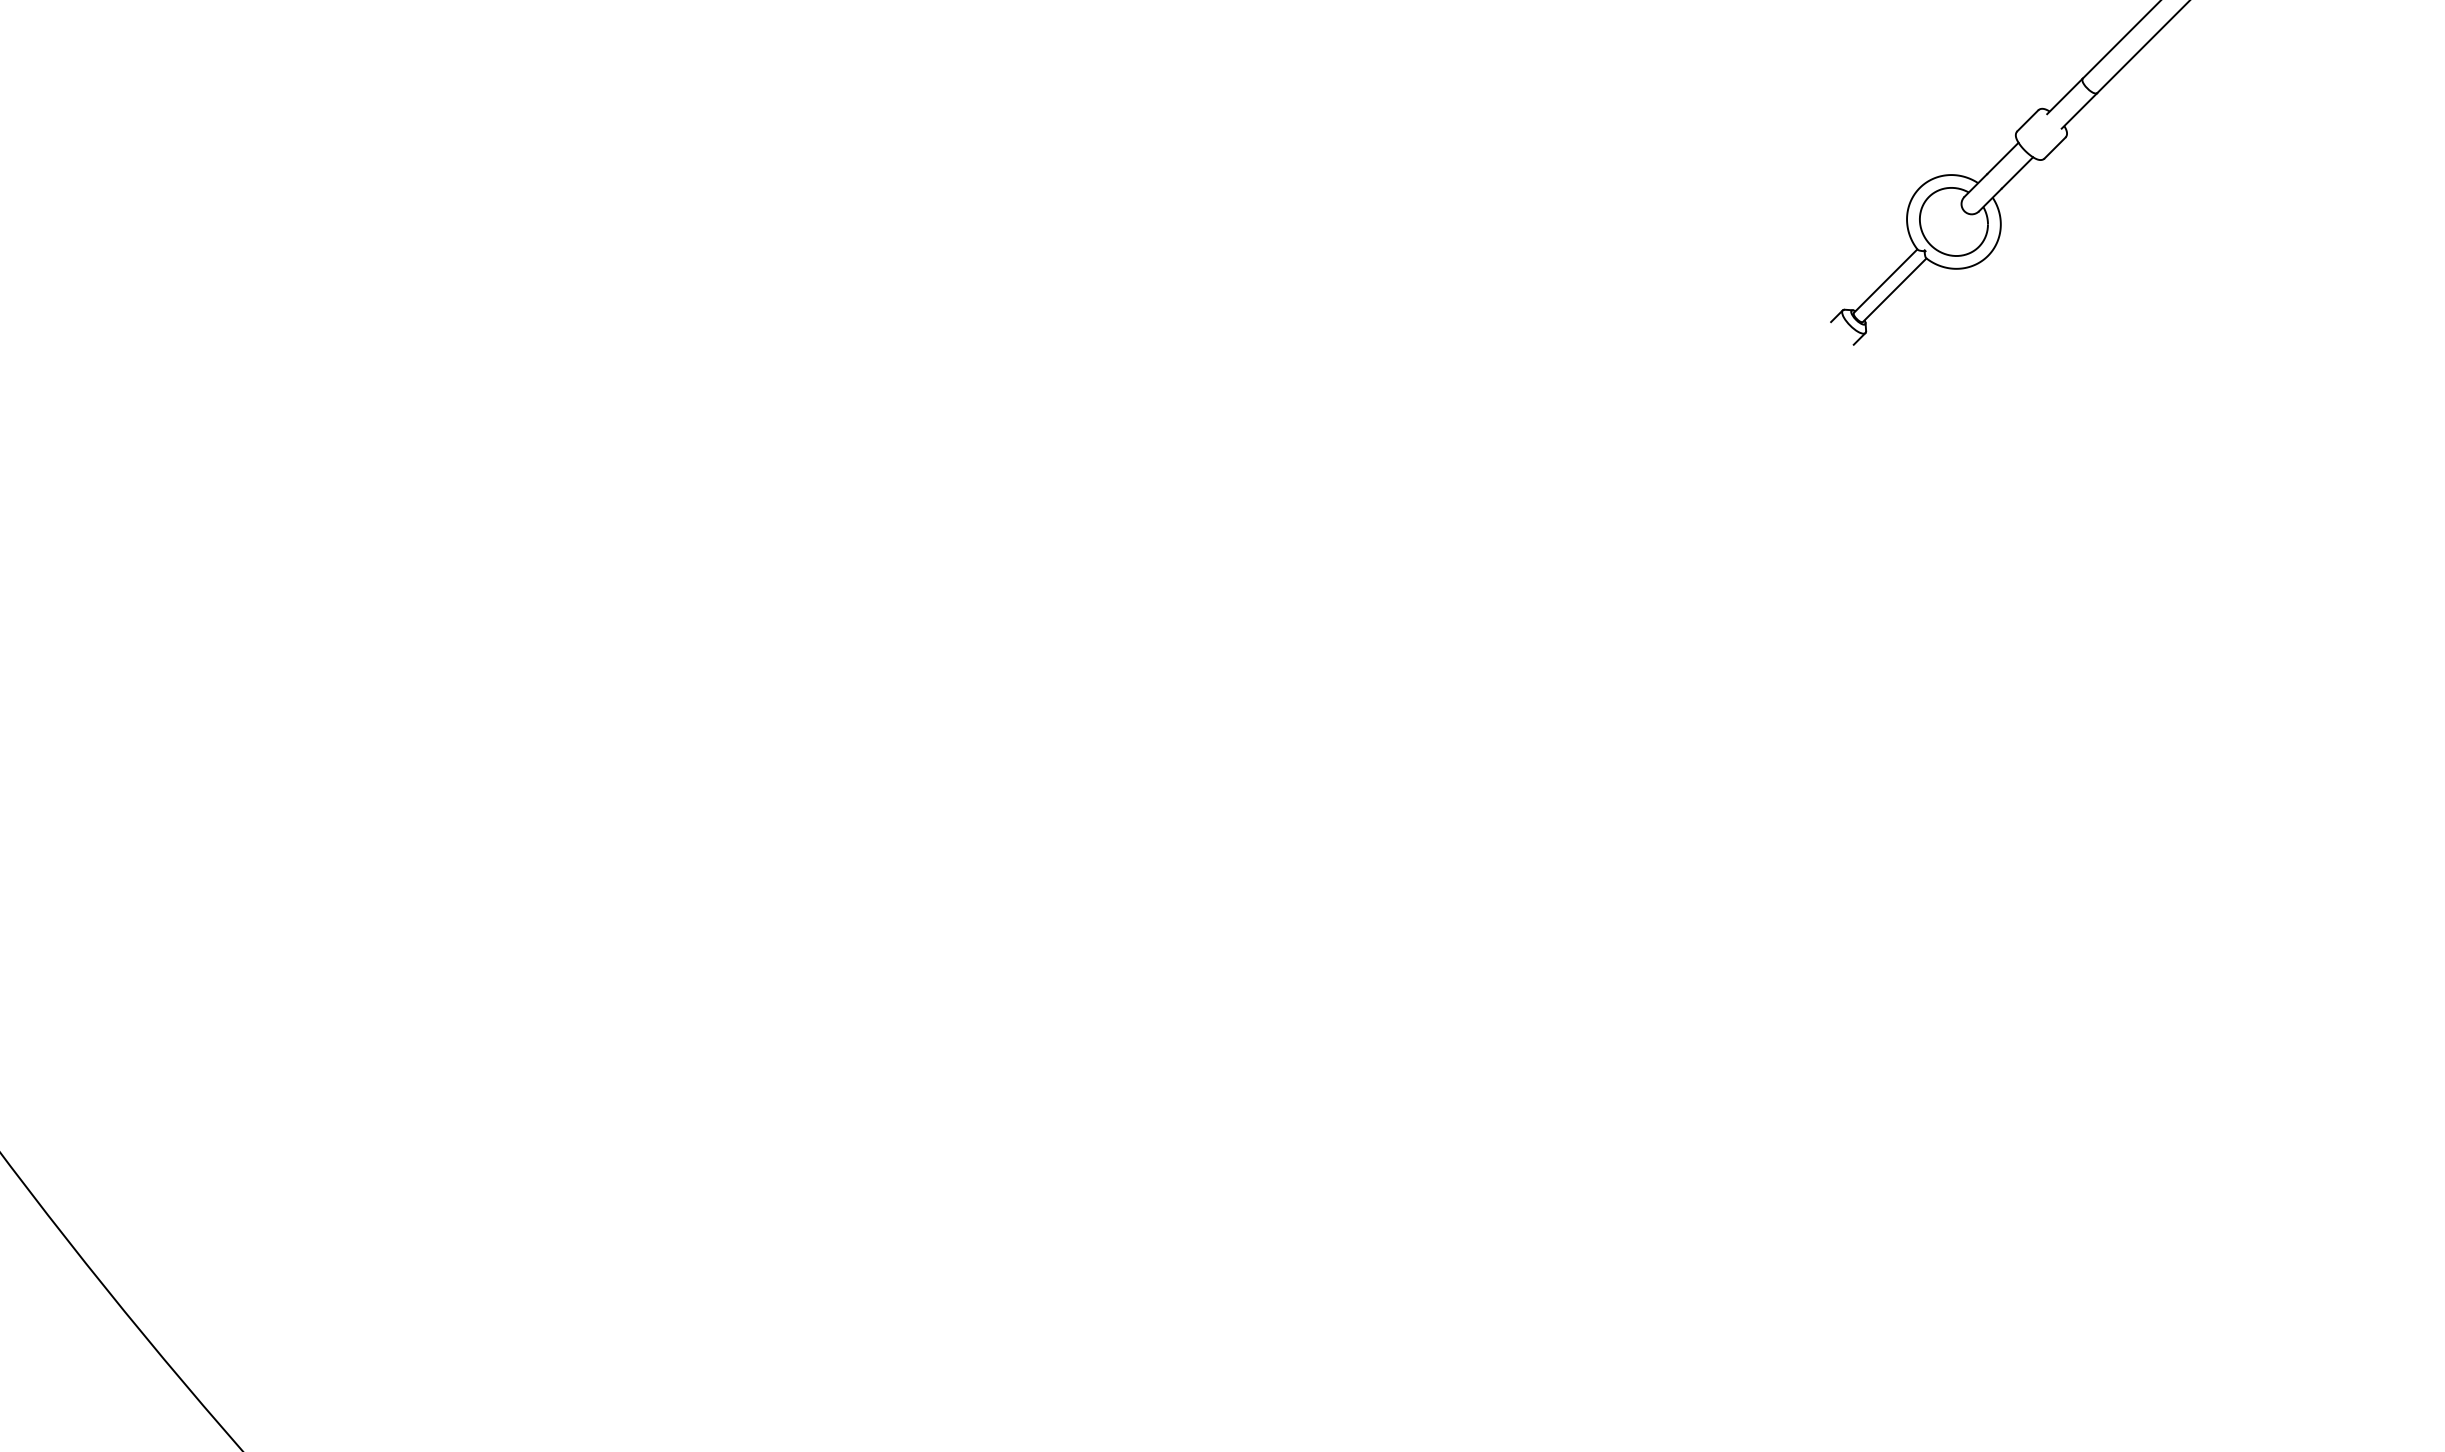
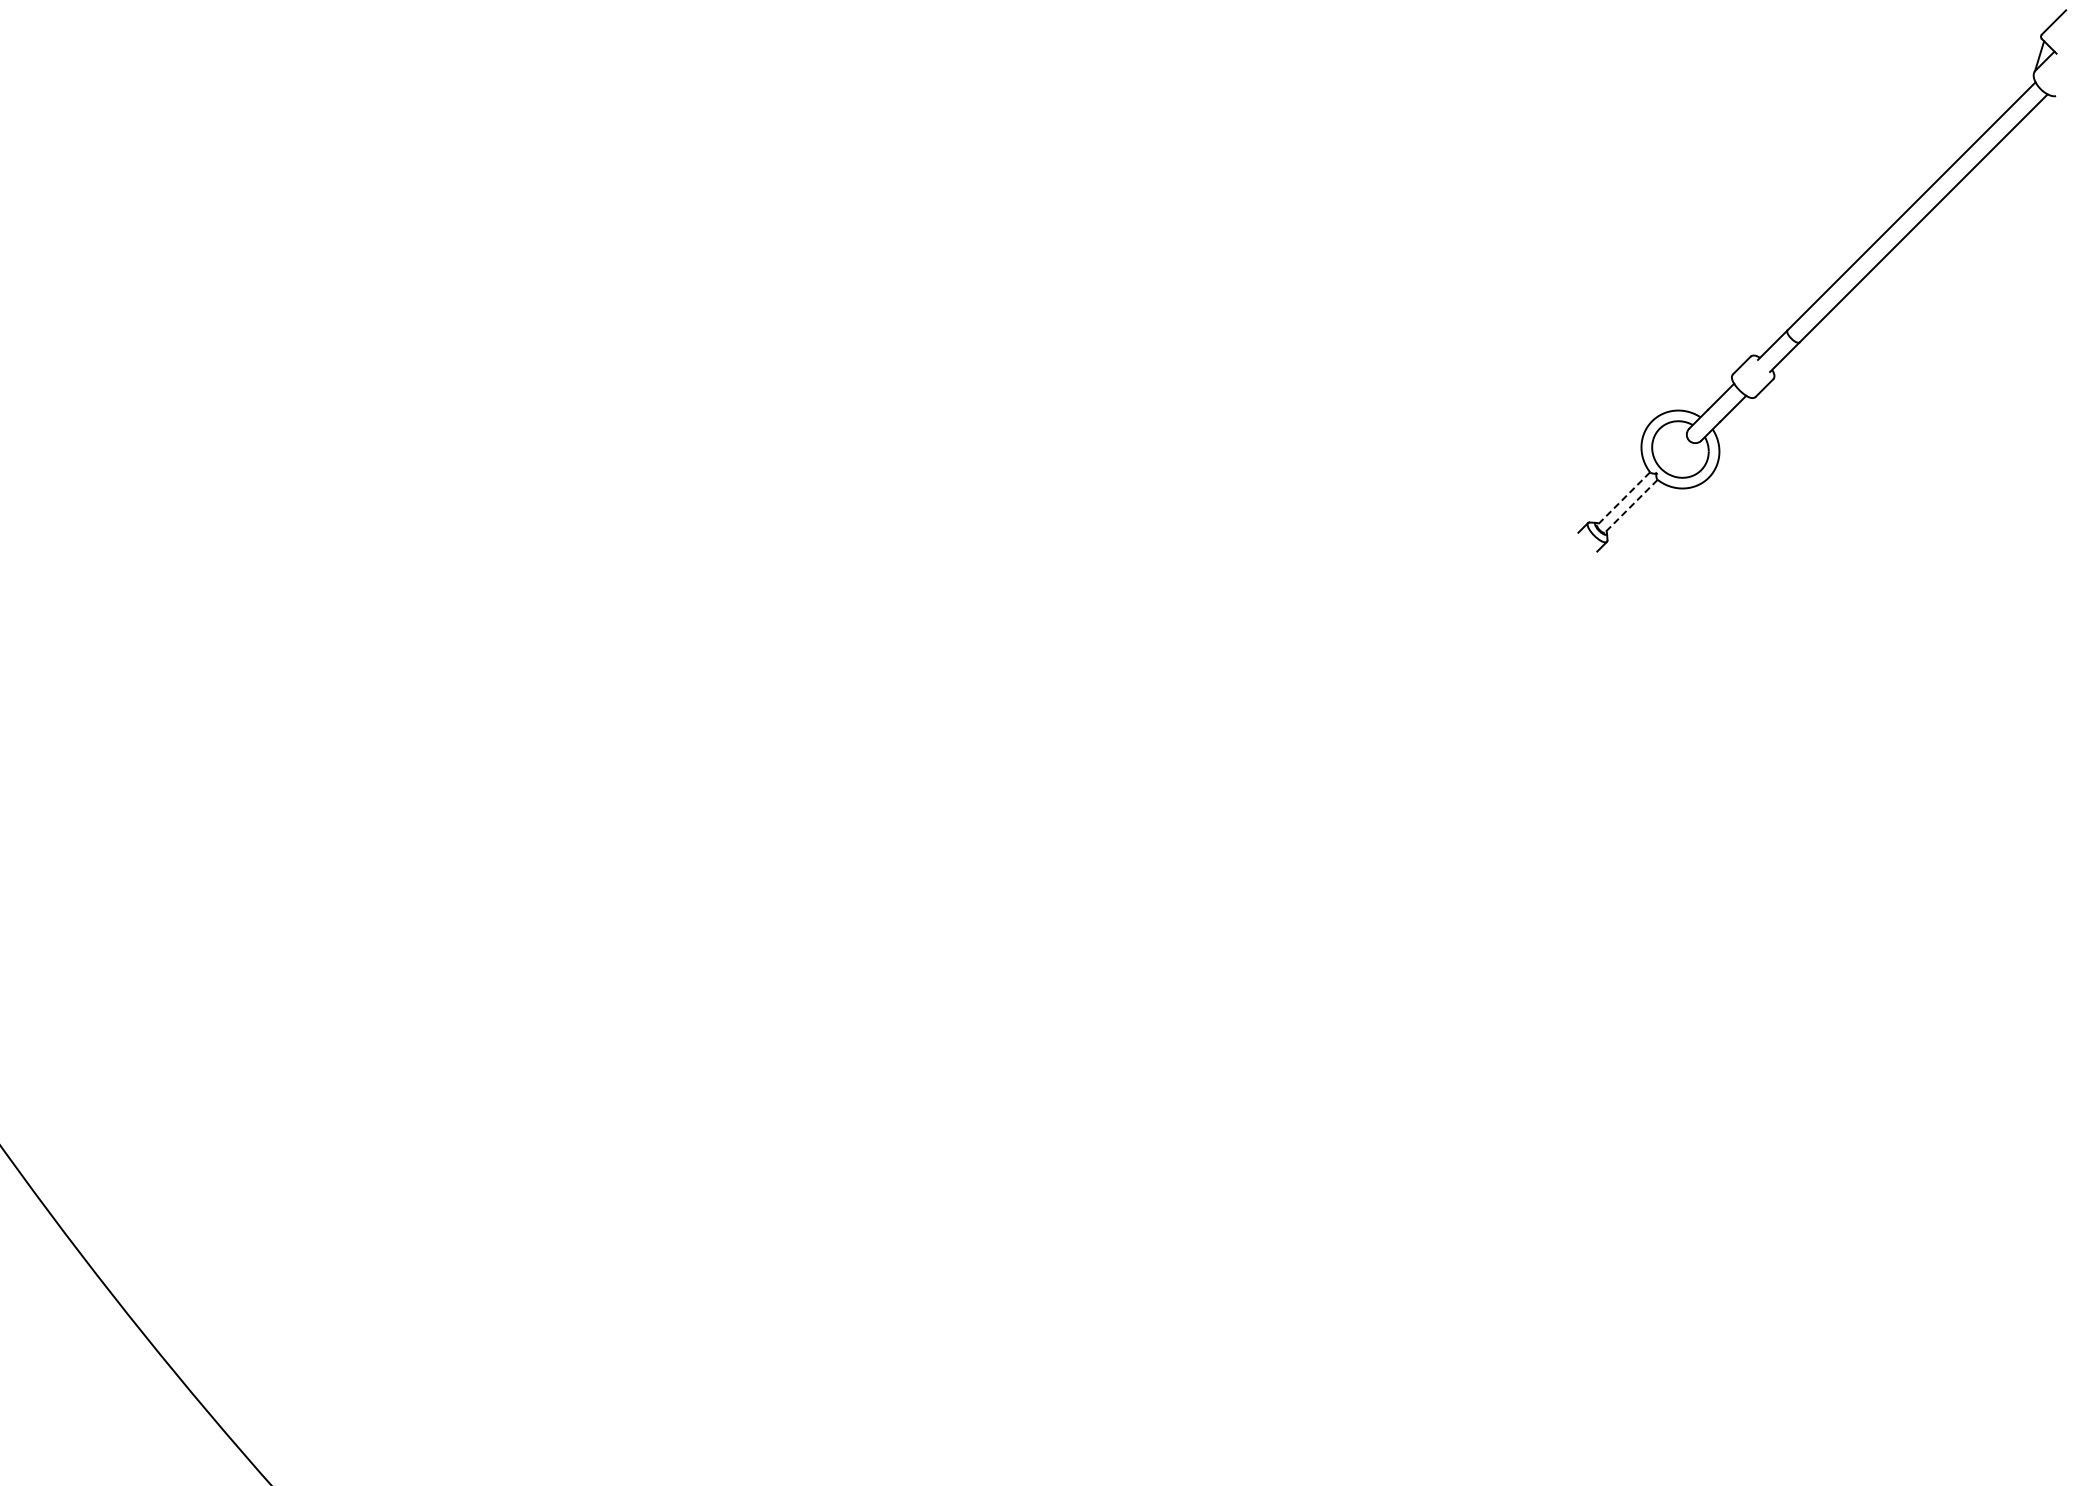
line: (1885, 282) -> (1623, 499), solid -> dashed
line: (1893, 290) -> (1630, 506), solid -> dashed

